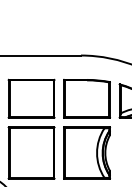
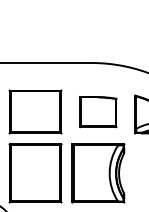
part: (86, 98) -> (97, 111), size x0.7

